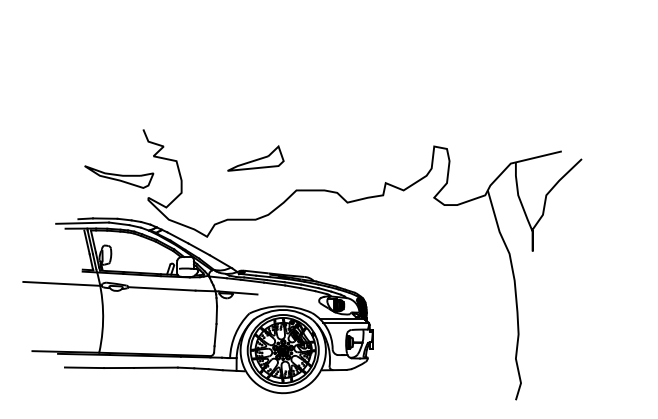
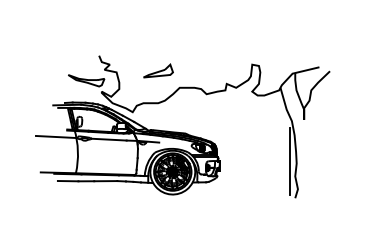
line: (506, 330) -> (290, 161), added

